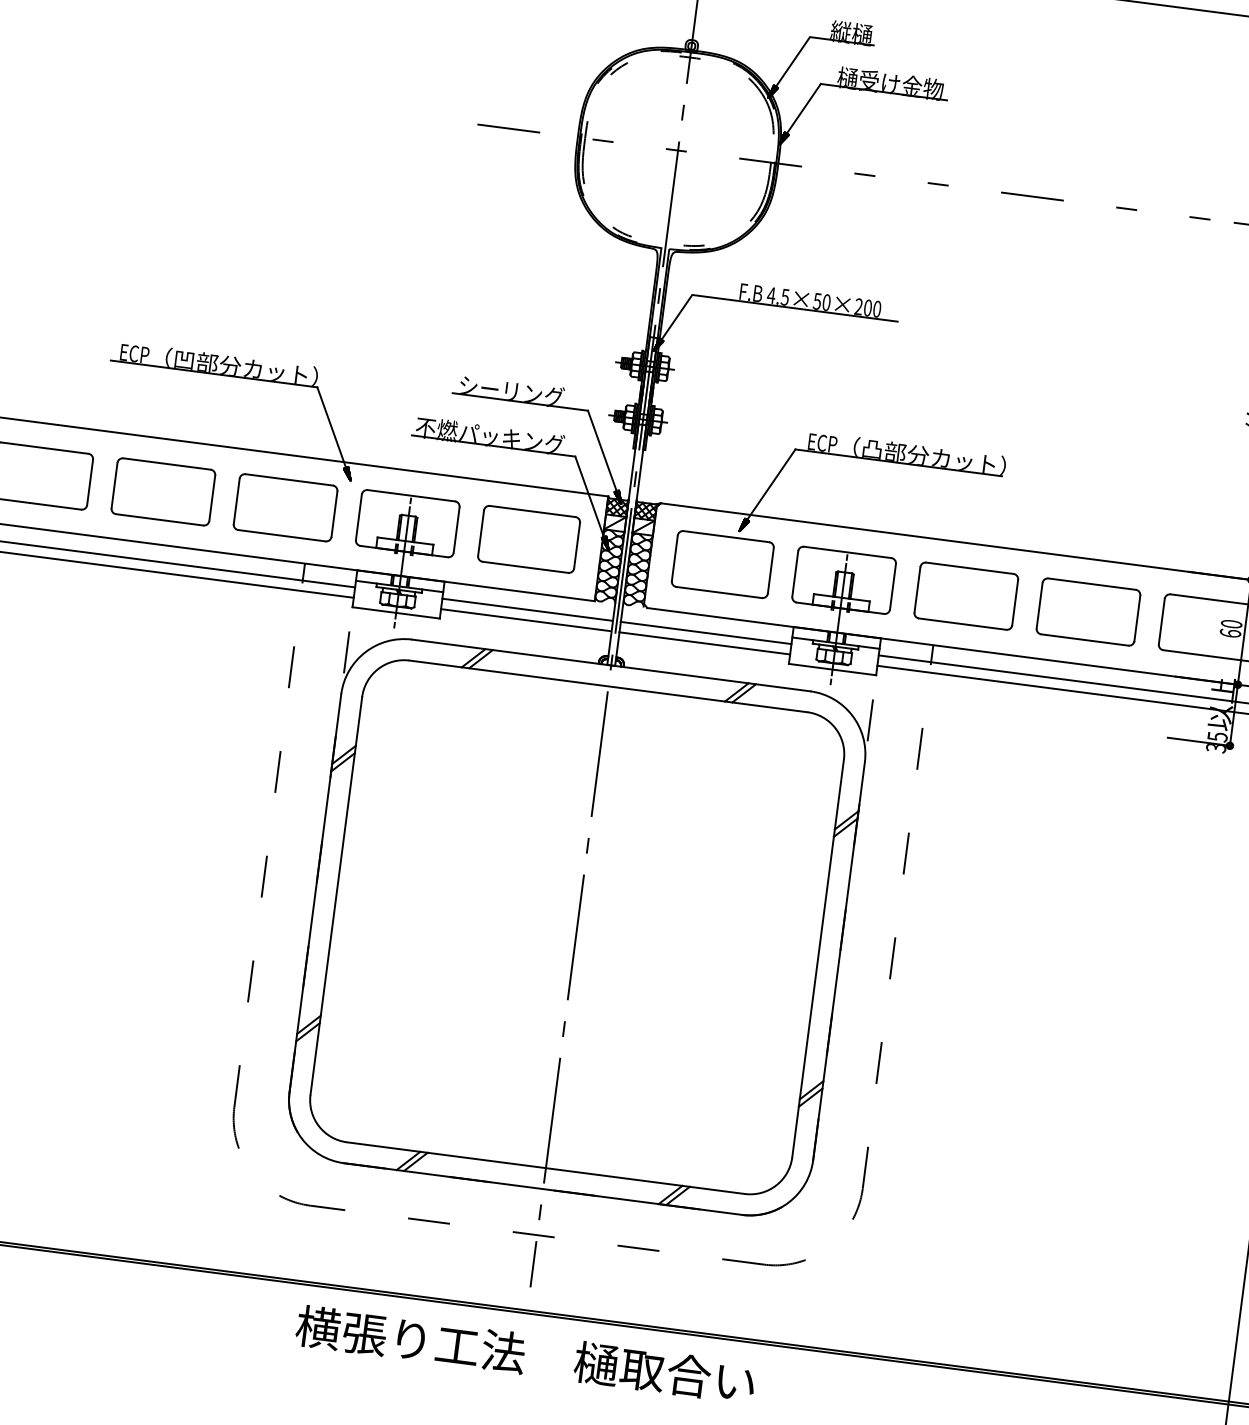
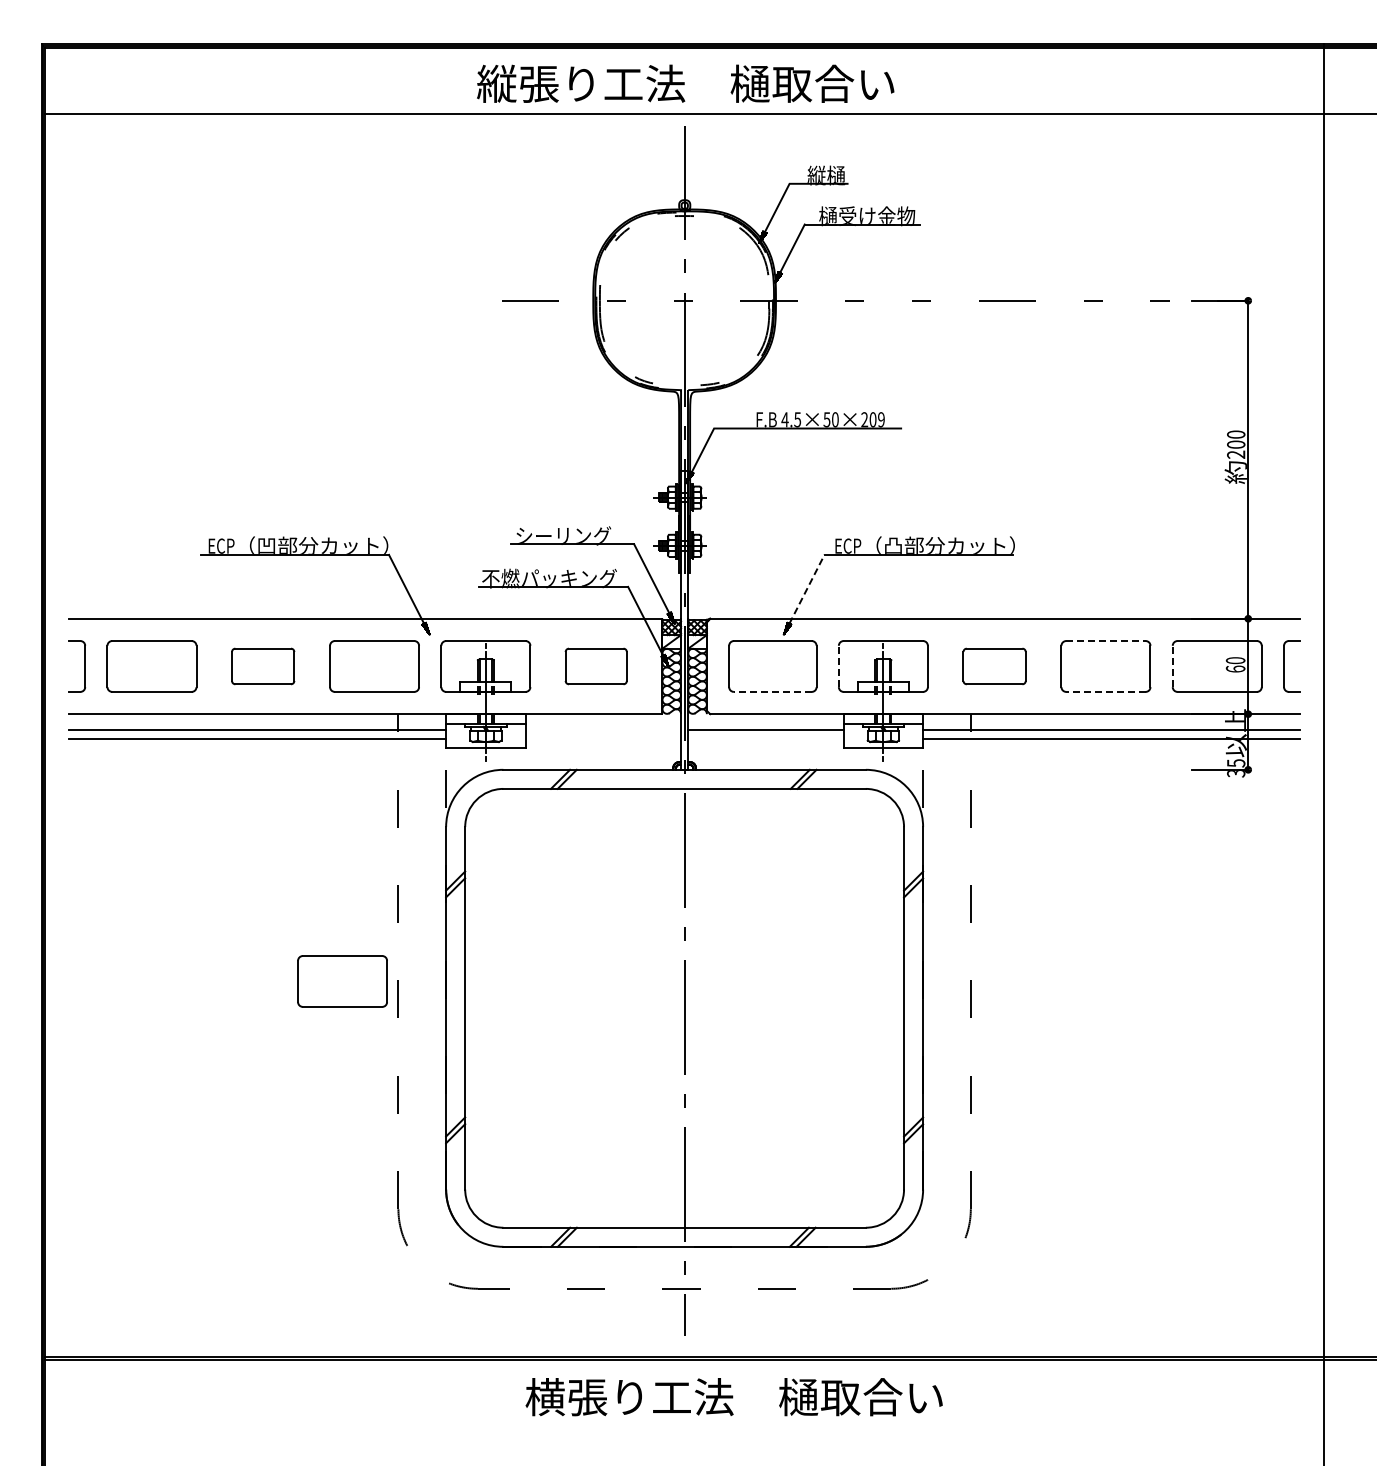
text: (877, 308) -> (881, 419), 200 -> 209
line: (770, 484) -> (806, 589), solid -> dashed
part: (162, 491) -> (262, 666), size x0.7
part: (528, 539) -> (595, 666), size x0.7
line: (794, 573) -> (838, 666), solid -> dashed
line: (1091, 584) -> (1105, 641), solid -> dashed
line: (718, 592) -> (772, 691), solid -> dashed
part: (966, 596) -> (994, 666), size x0.7
line: (526, 609) -> (602, 729), removed
line: (525, 620) -> (602, 739), removed
line: (1161, 621) -> (1172, 666), solid -> dashed
line: (1084, 639) -> (1105, 691), solid -> dashed
line: (704, 643) -> (765, 739), removed
part: (205, 849) -> (342, 981), added
text: (524, 1354) -> (733, 1397), moved

